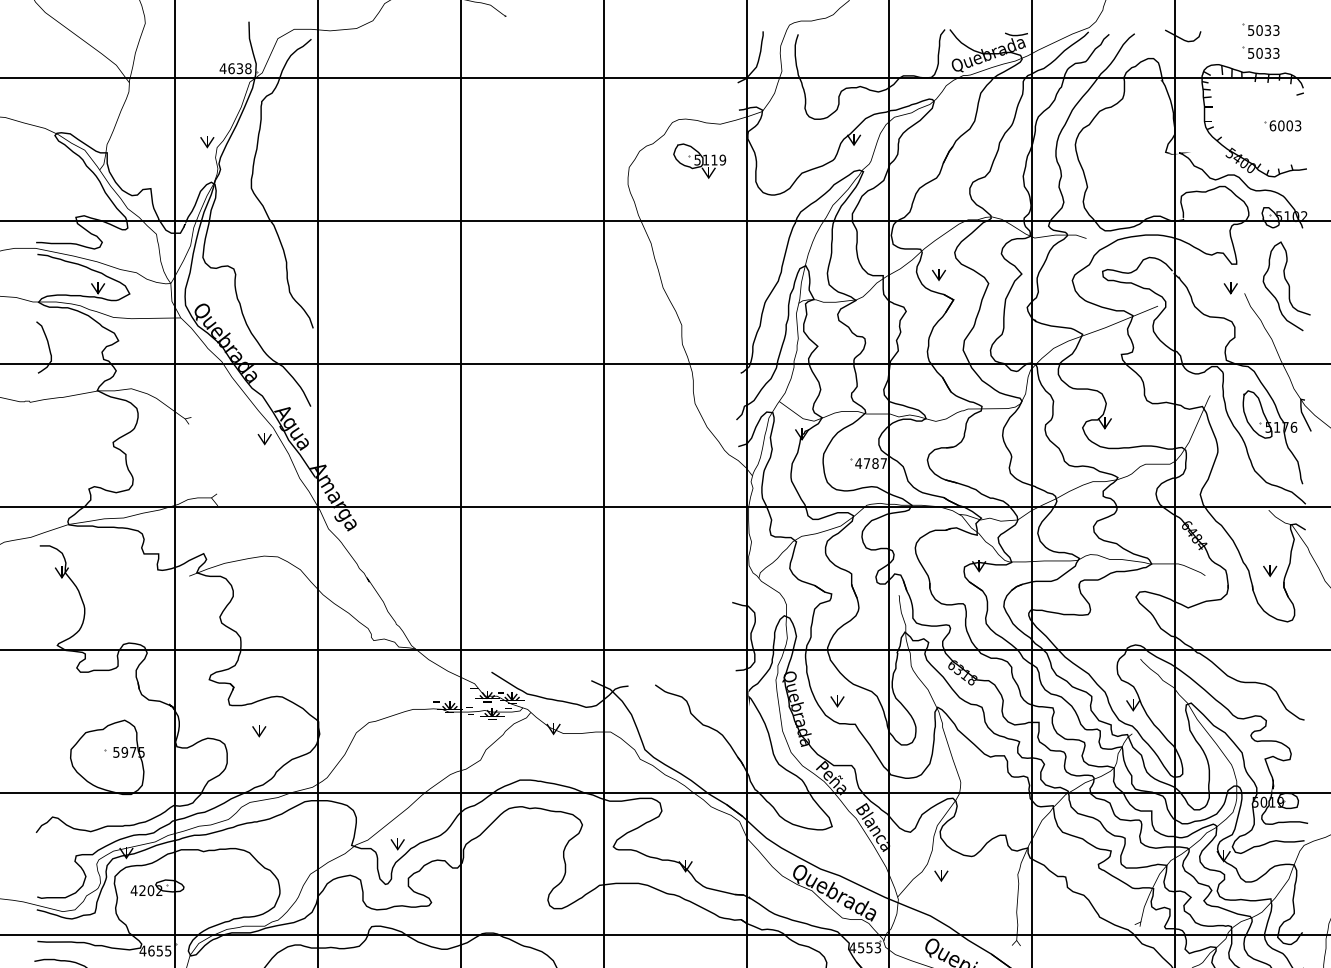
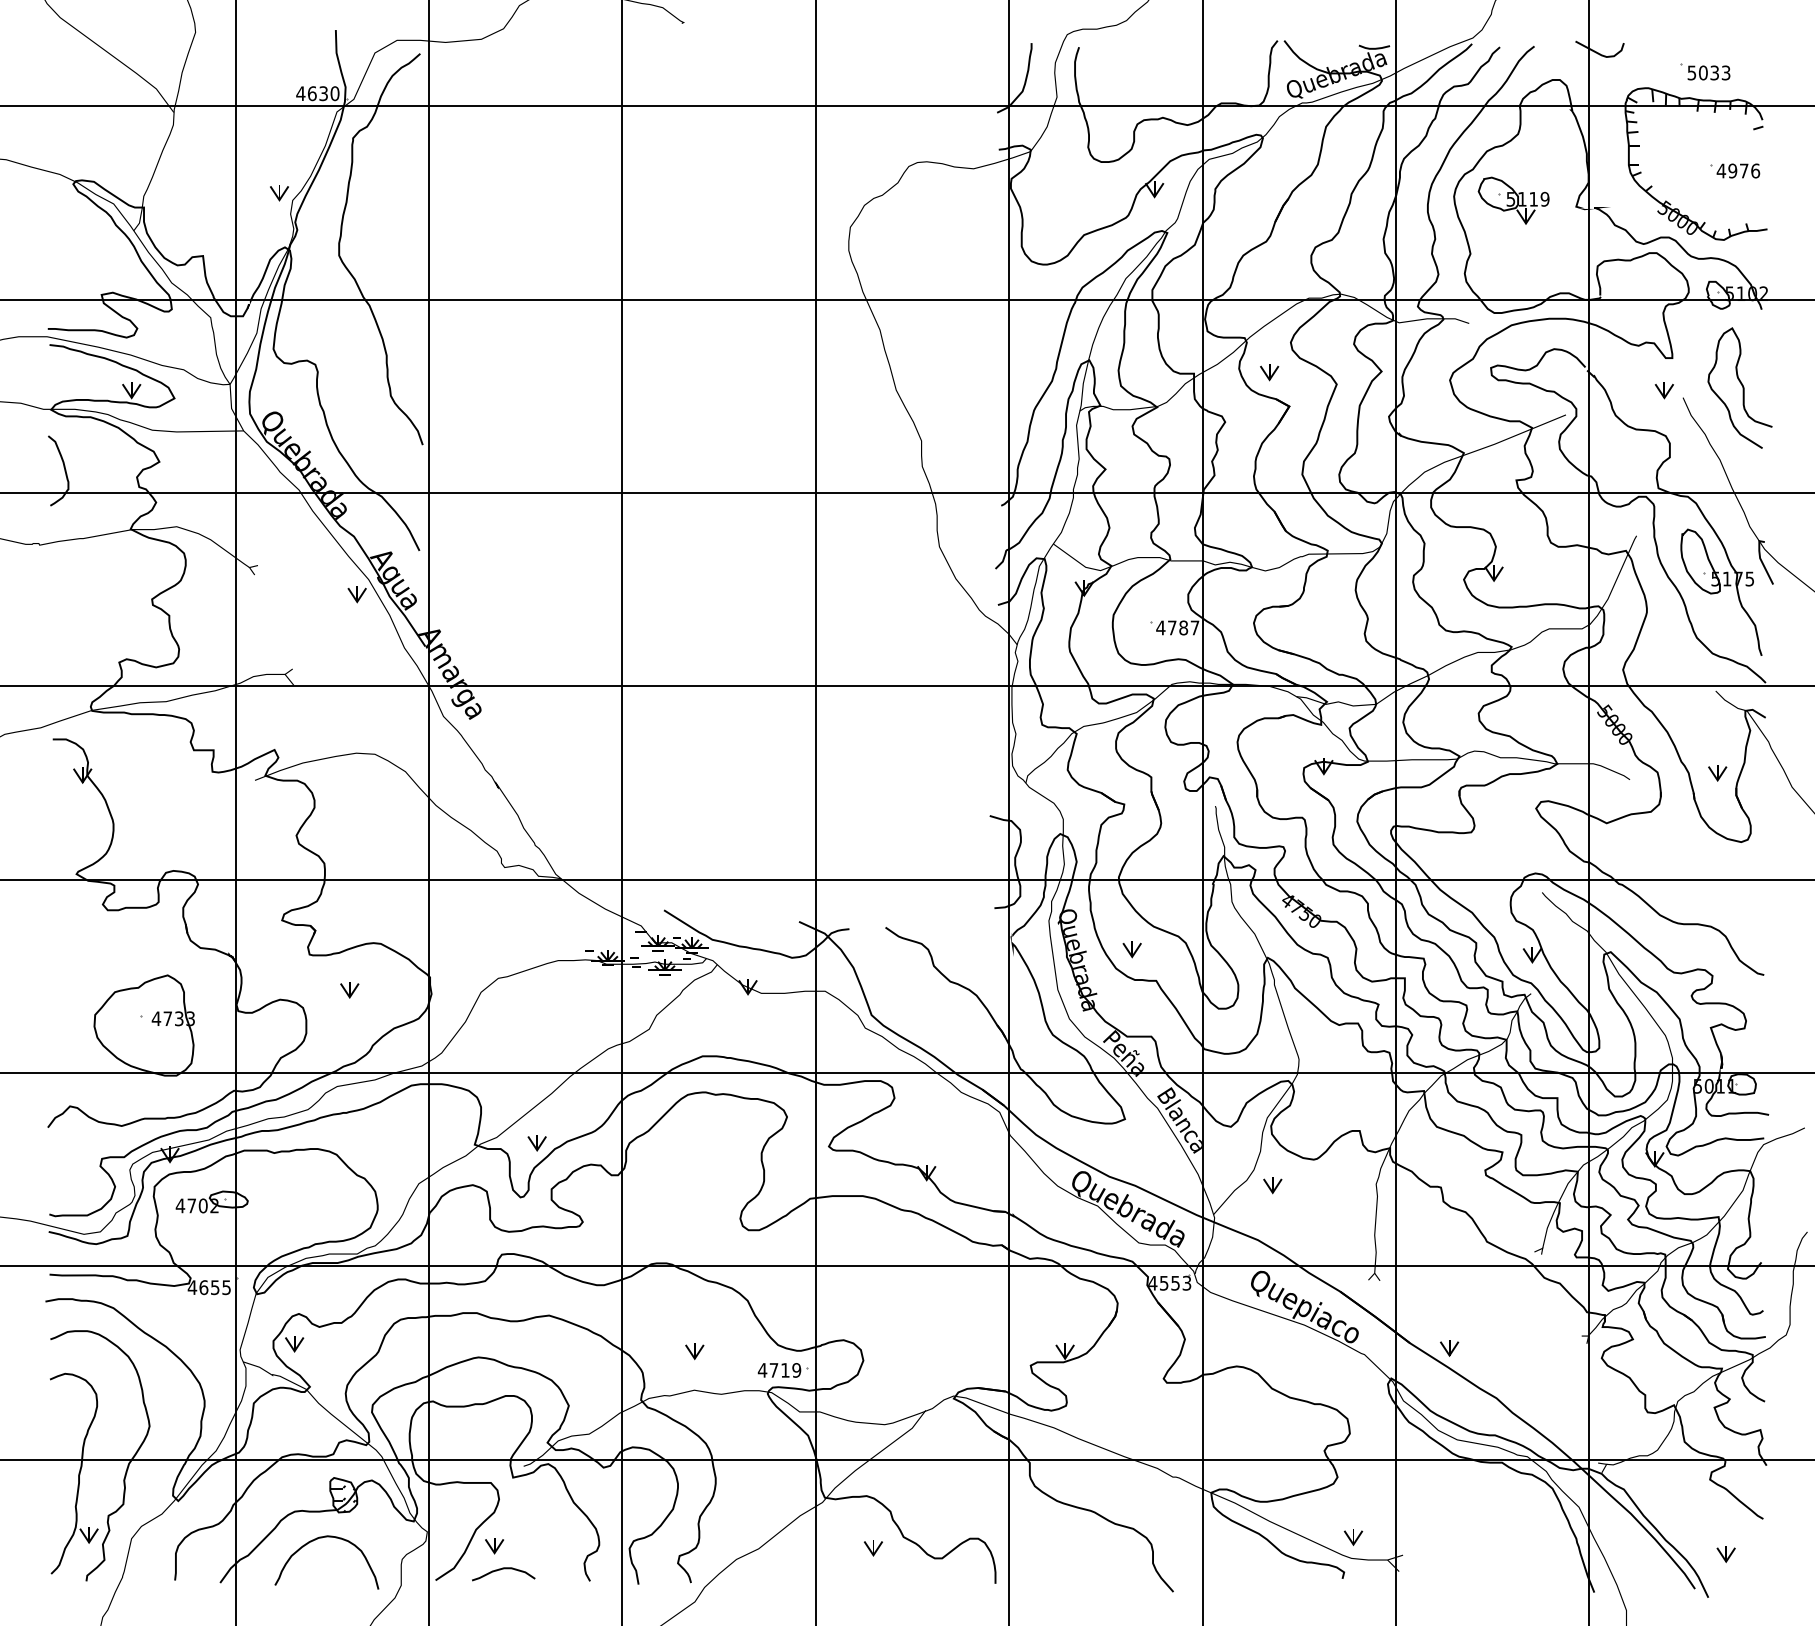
part: (1261, 29) -> (1705, 40), removed
text: (247, 68) -> (334, 93), 4638 -> 4630
text: (1285, 125) -> (1738, 170), 6003 -> 4976
text: (1238, 158) -> (1674, 215), 5400 -> 5000
part: (699, 160) -> (1513, 200), moved
text: (1293, 427) -> (1749, 578), 5176 -> 5175
text: (1193, 534) -> (1614, 724), 6484 -> 5000
text: (962, 673) -> (1301, 911), 6318 -> 4750
text: (128, 752) -> (172, 1018), 5975 -> 4733
text: (1280, 801) -> (1731, 1085), 5019 -> 5011
text: (142, 890) -> (191, 1205), 4202 -> 4702

